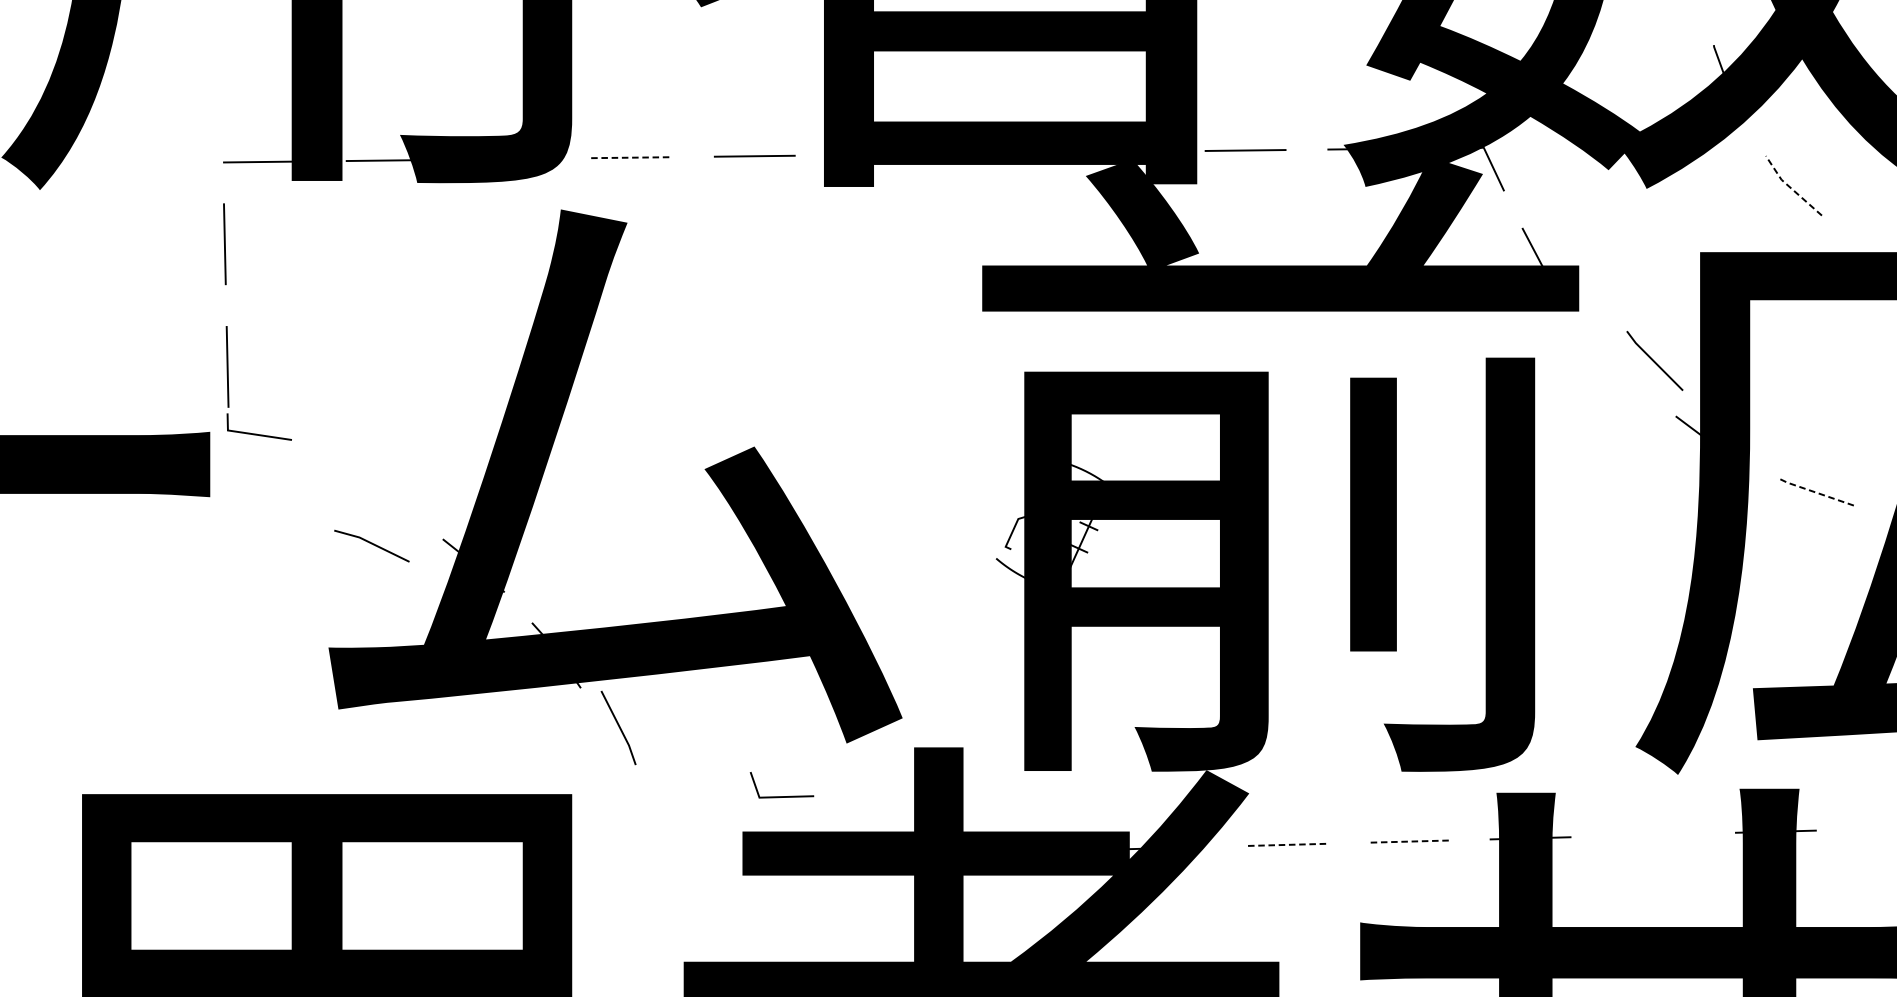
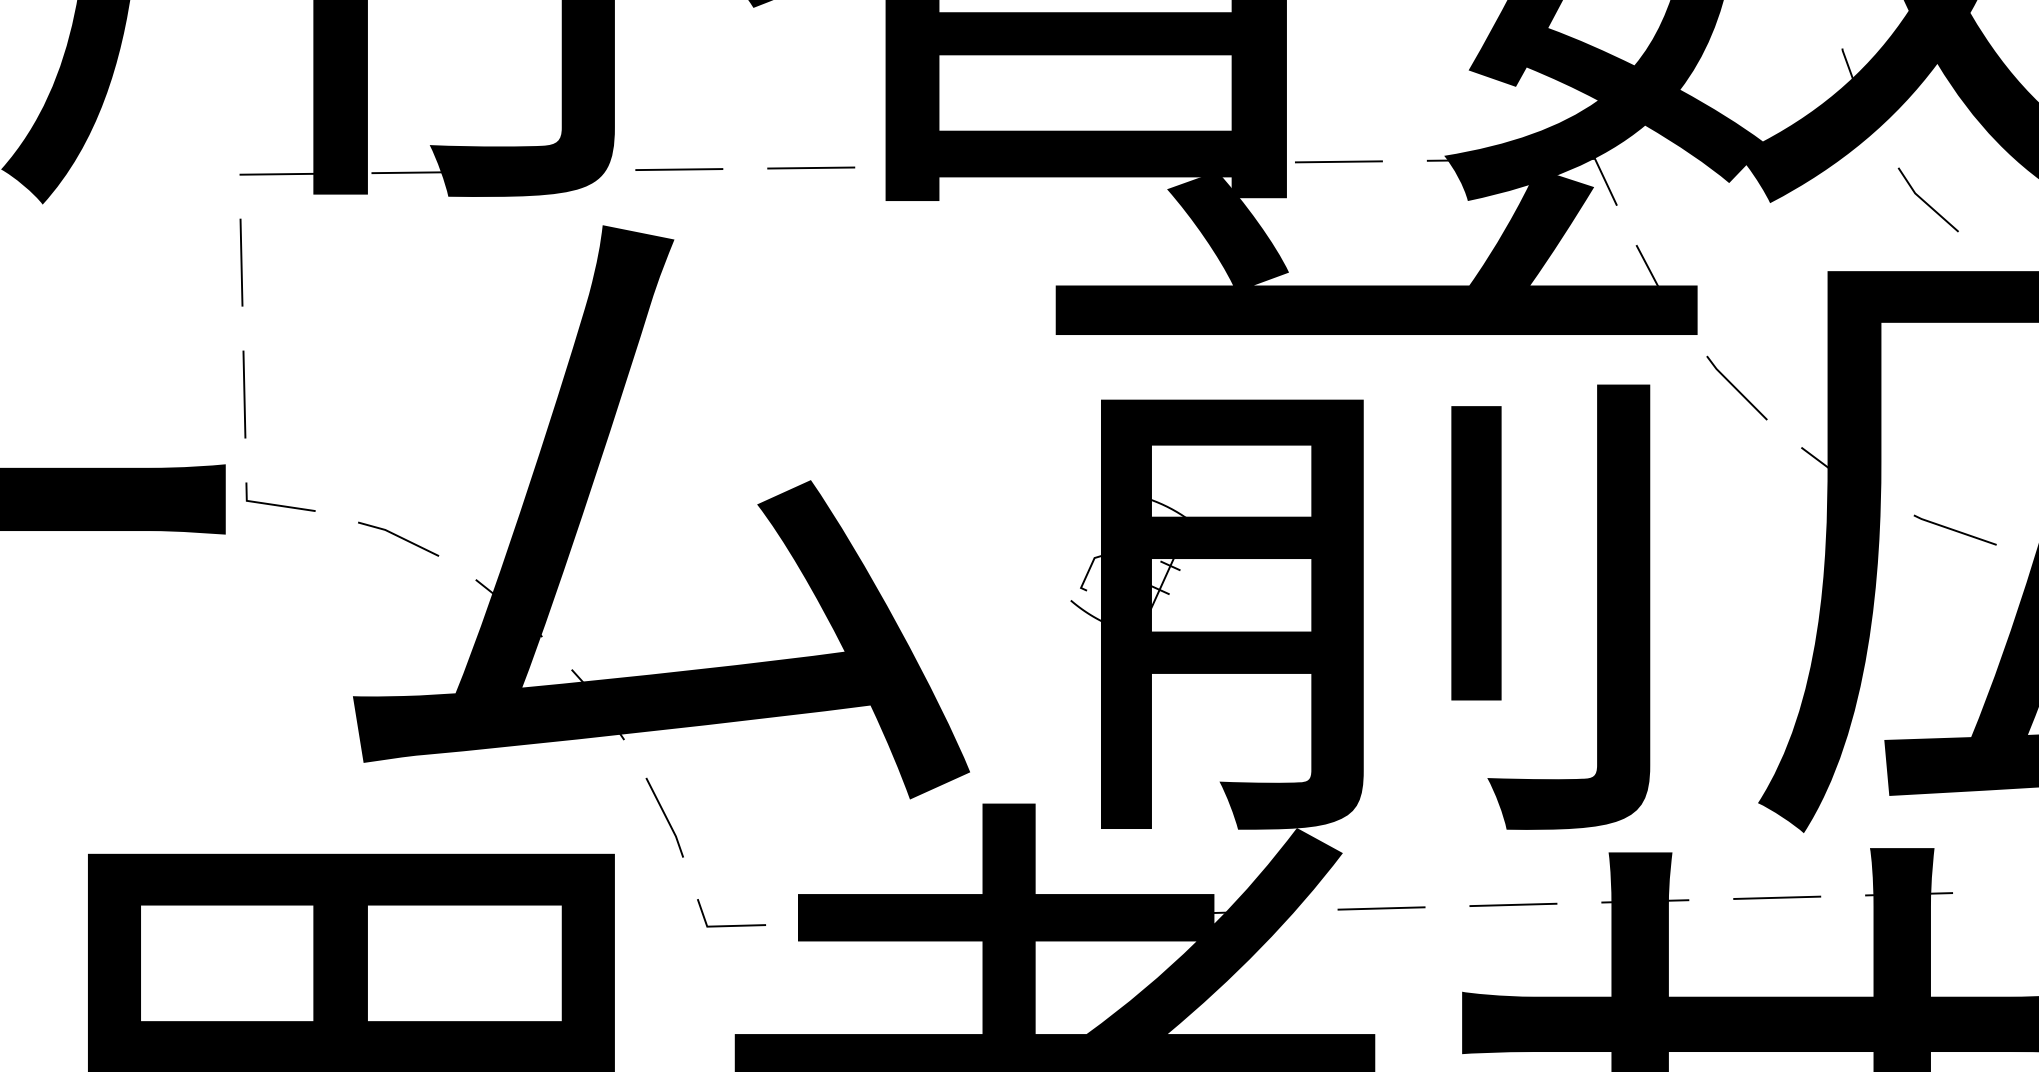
line: (632, 157) -> (679, 169), dashed -> solid
line: (1790, 188) -> (1924, 202), dashed -> solid
line: (1654, 360) -> (1736, 387), moved
line: (258, 433) -> (279, 504), moved
line: (1818, 493) -> (1954, 530), dashed -> solid
line: (371, 544) -> (398, 537), moved
line: (618, 726) -> (664, 816), moved
line: (782, 796) -> (731, 925), moved
line: (1653, 834) -> (1777, 897), added
line: (1407, 841) -> (1513, 904), dashed -> solid
line: (1285, 844) -> (1381, 908), dashed -> solid

